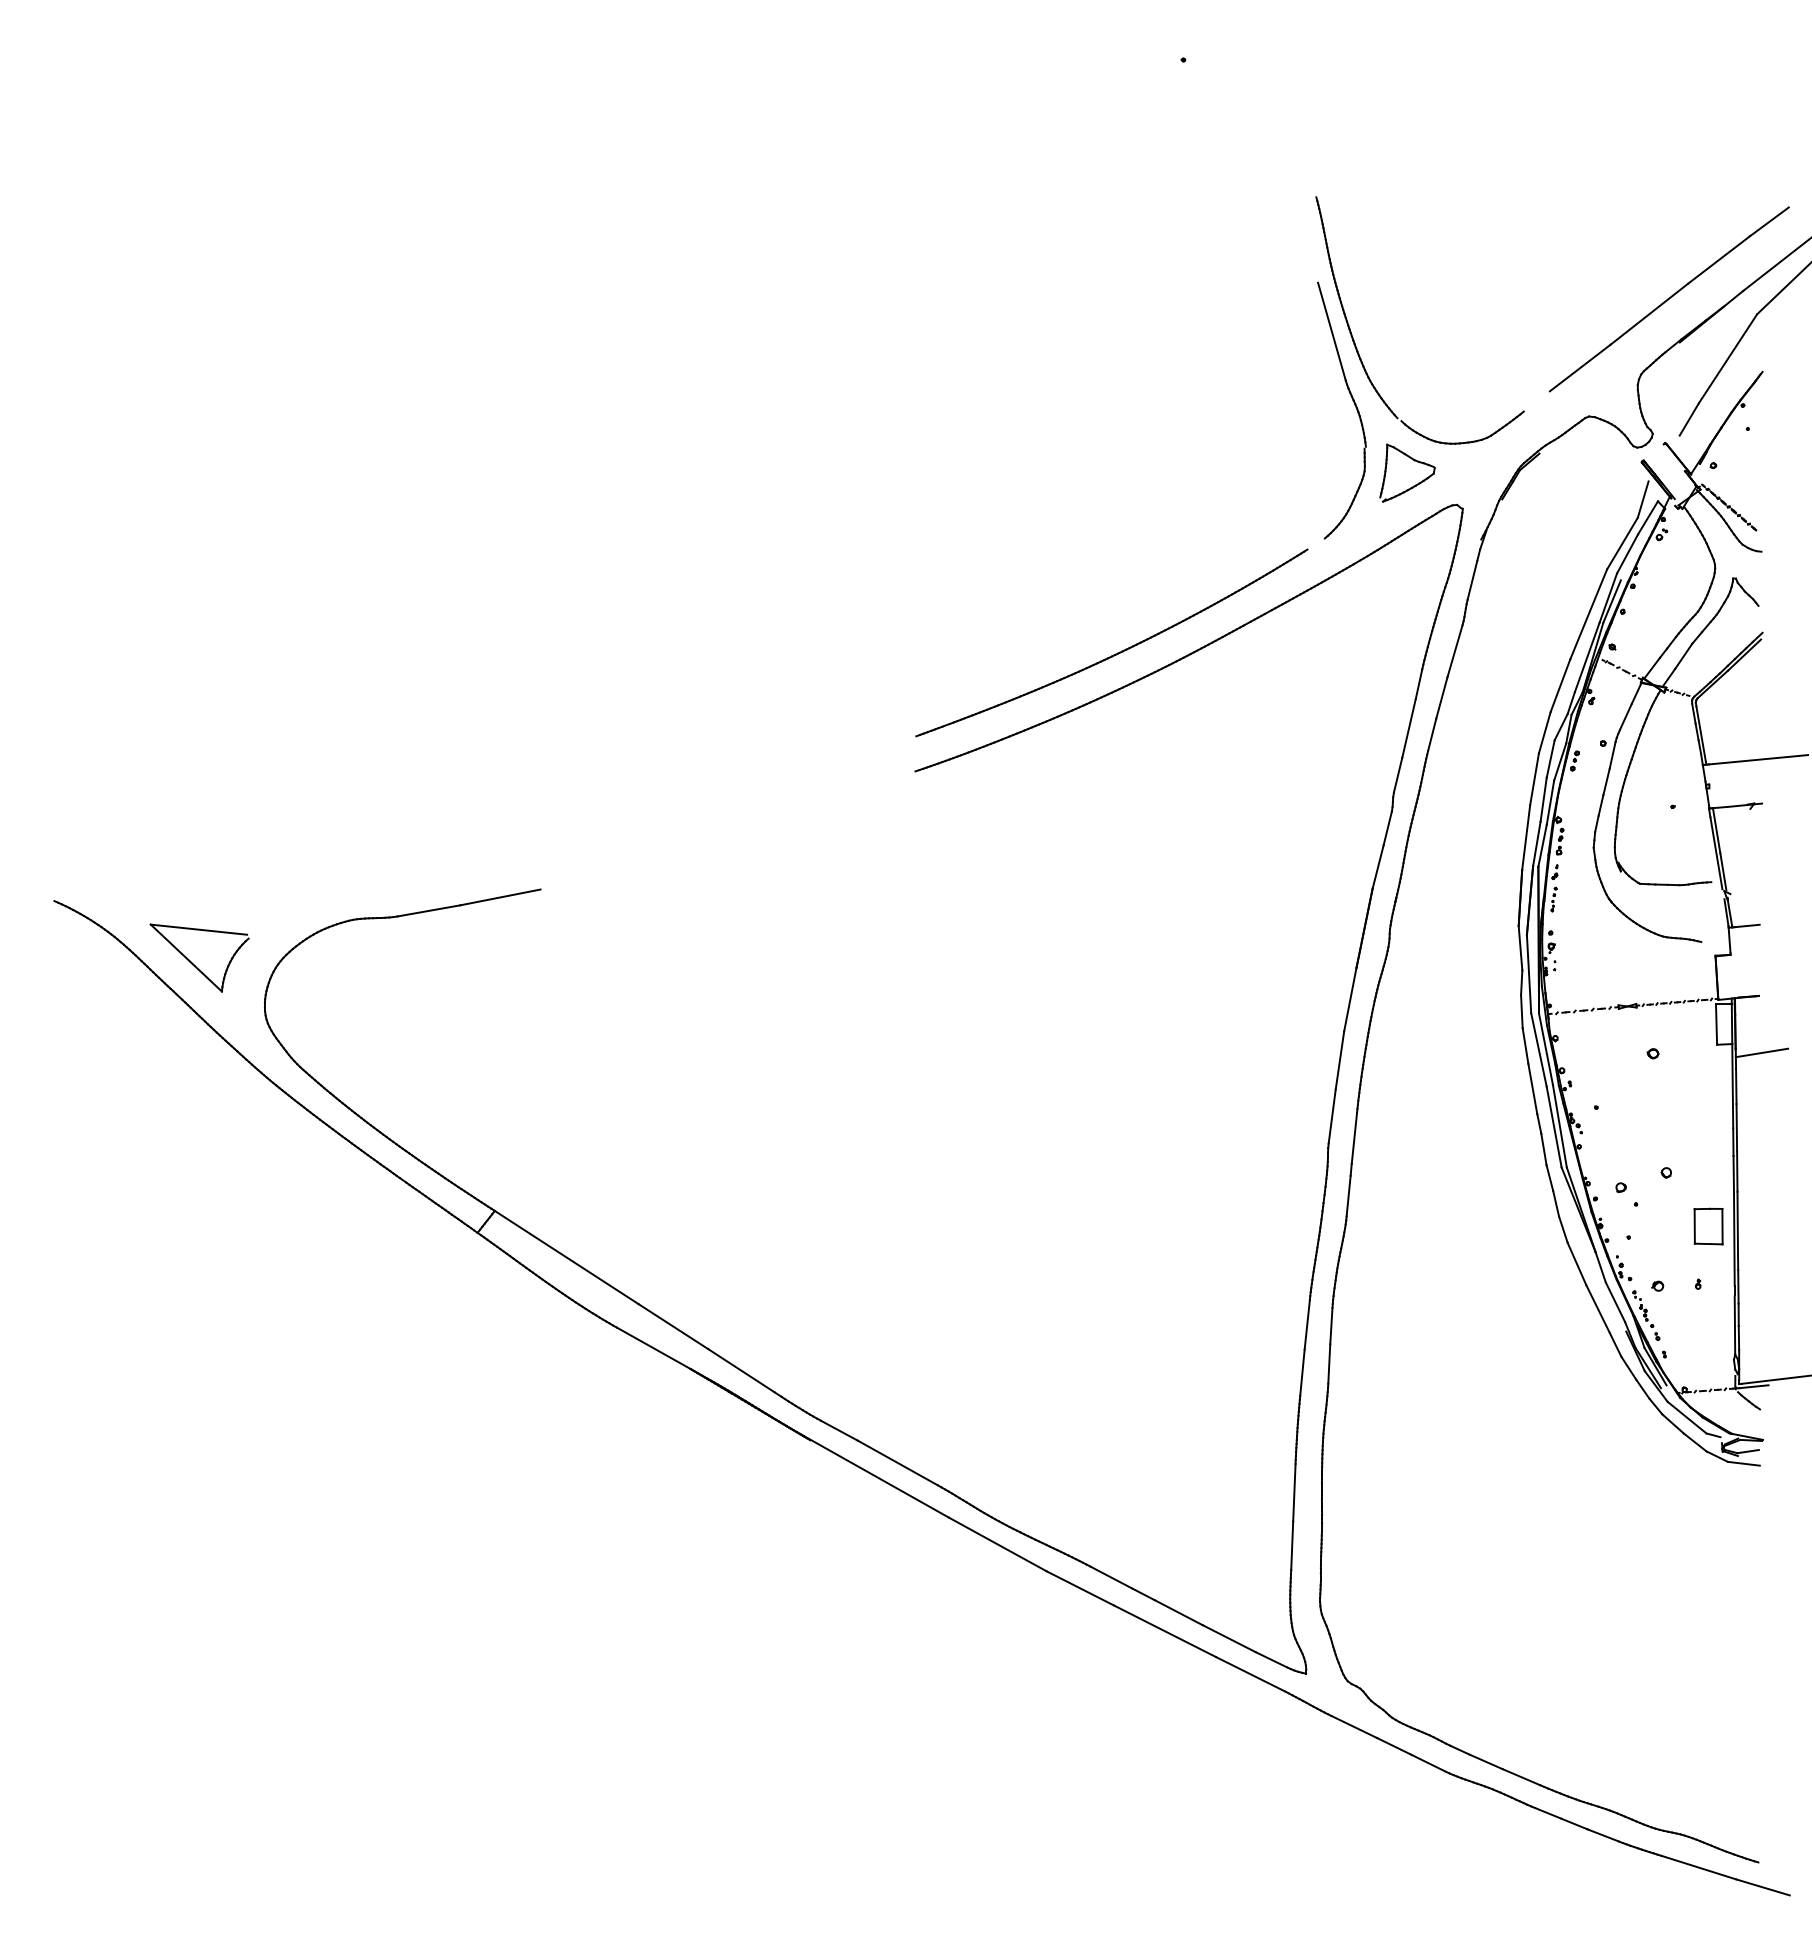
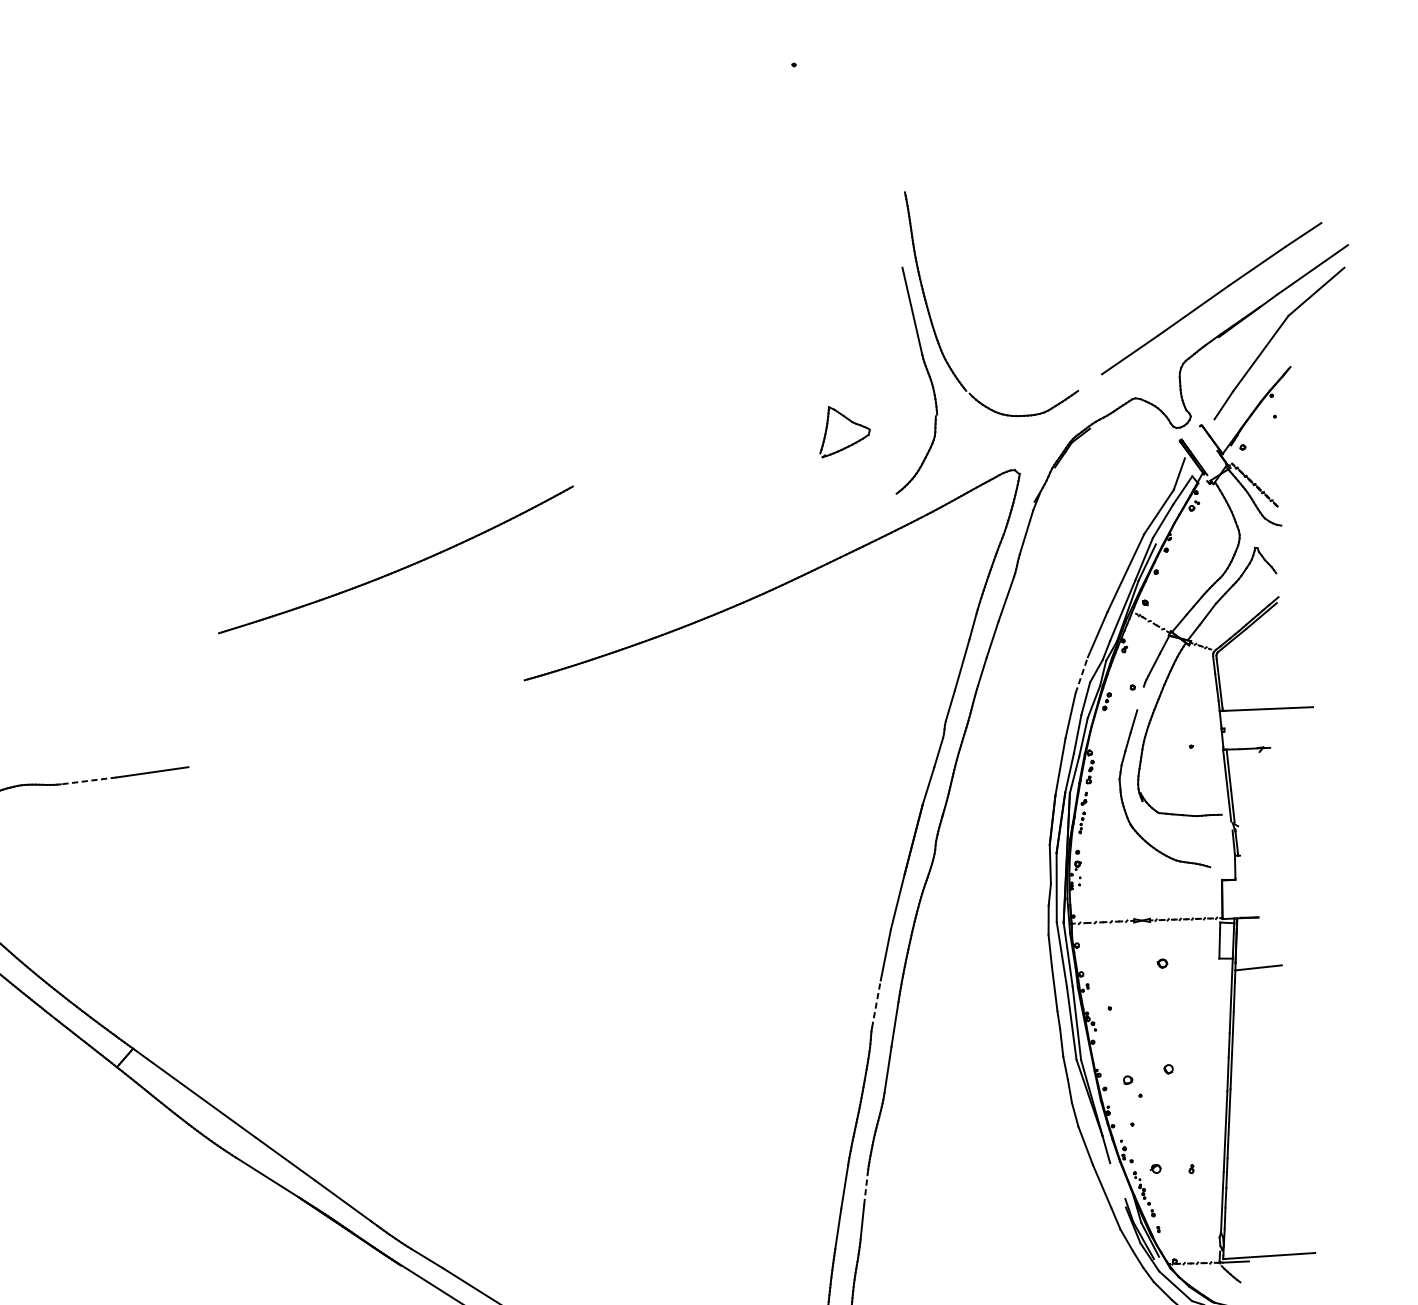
part: (1414, 461) -> (852, 423), moved
part: (1117, 652) -> (400, 568), moved
line: (1544, 732) -> (1081, 675), solid -> dashed
line: (1612, 755) -> (1140, 698), removed
line: (428, 910) -> (88, 780), solid -> dashed
line: (1746, 925) -> (1250, 854), removed
line: (1332, 1116) -> (876, 1004), solid -> dashed
part: (1708, 1226) -> (1203, 1118), removed
line: (1615, 1302) -> (1117, 1181), removed
line: (1331, 1325) -> (866, 1188), solid -> dashed

